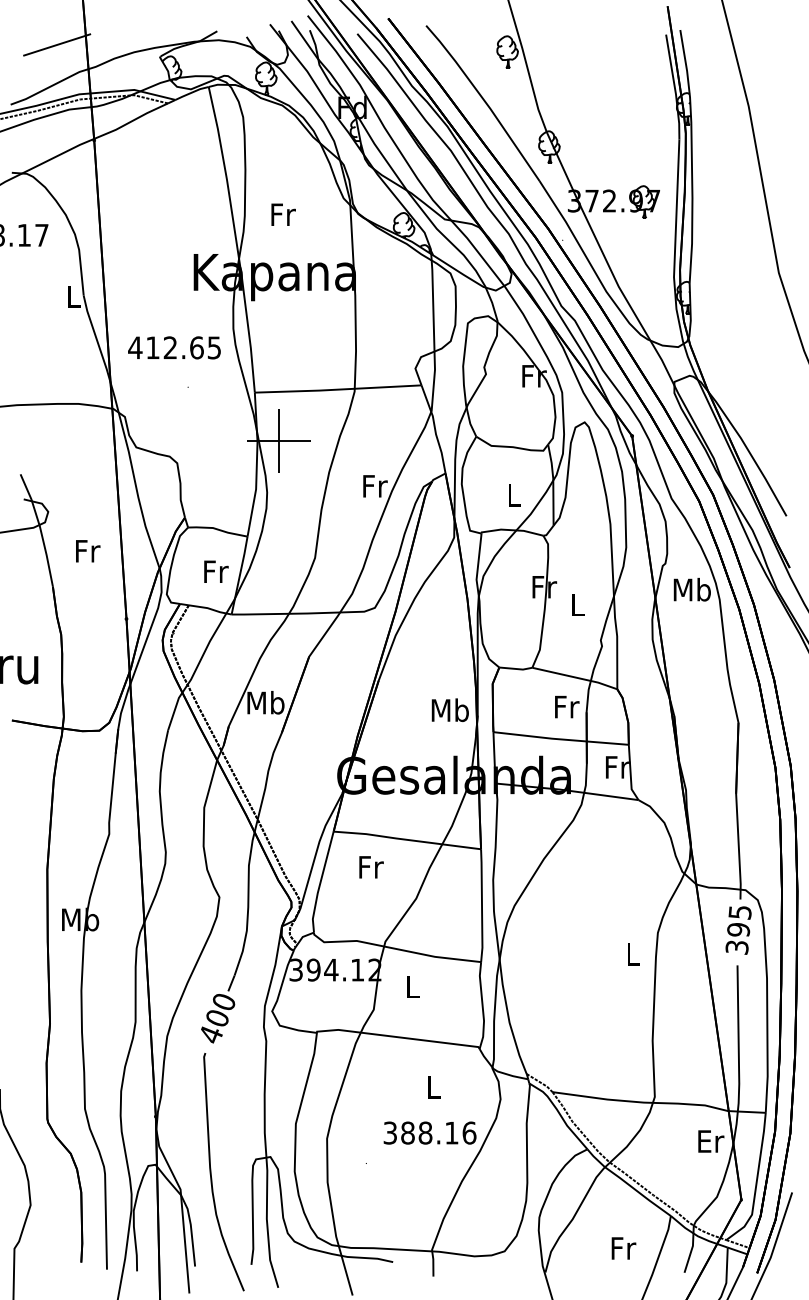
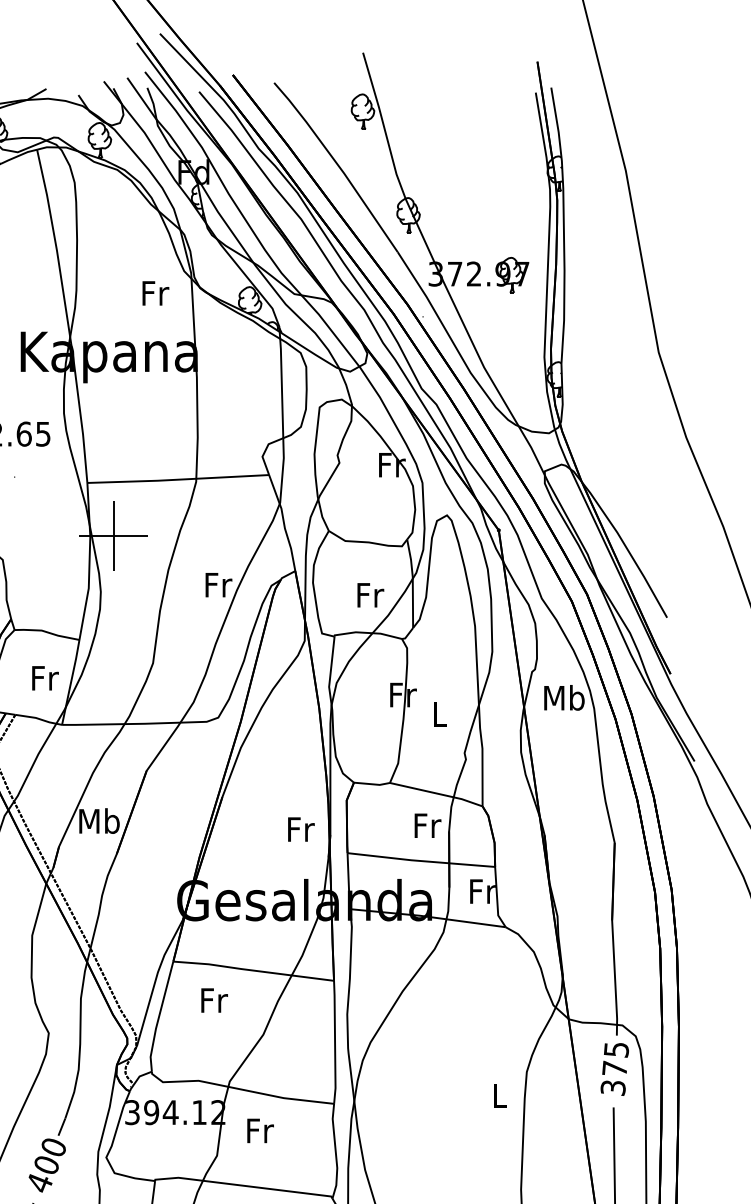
text: (283, 214) -> (155, 293), moved
text: (514, 495) -> (370, 595), L -> Fr
text: (449, 710) -> (299, 829), Mb -> Fr
text: (738, 929) -> (614, 1068), 395 -> 375
text: (413, 986) -> (260, 1130), L -> Fr

